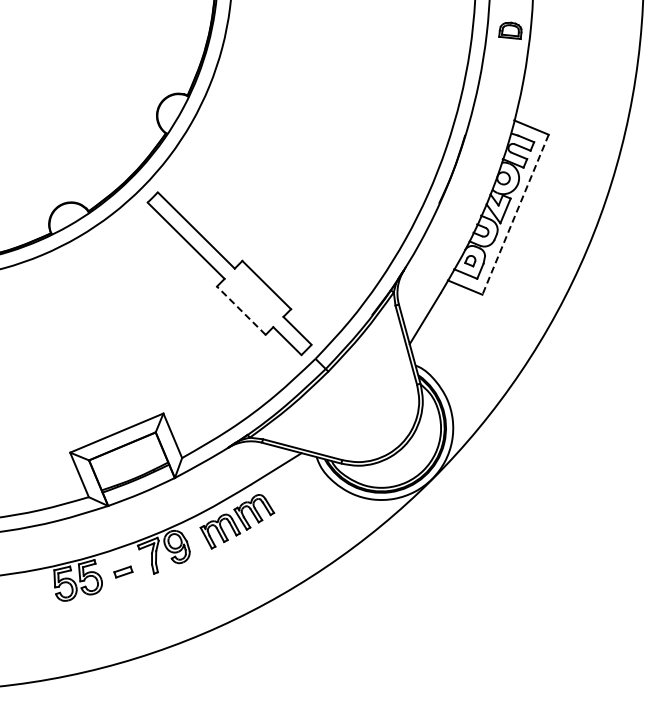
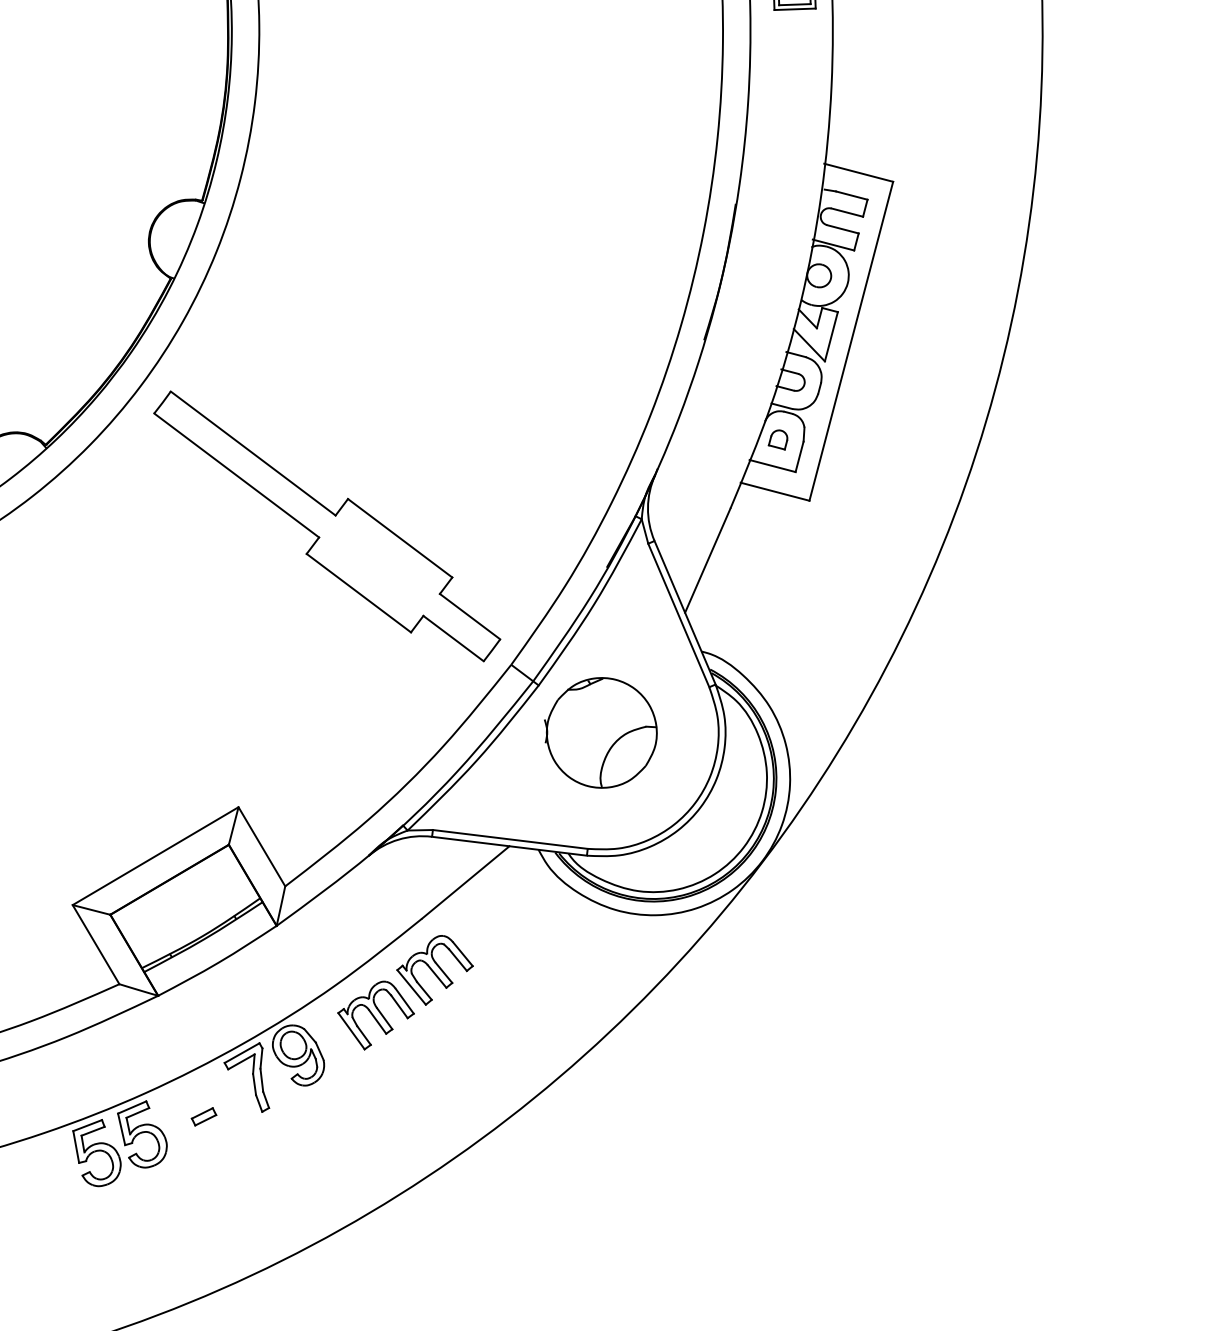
line: (515, 214) -> (851, 340), dashed -> solid
line: (241, 310) -> (359, 592), dashed -> solid
part: (357, 400) -> (601, 732), added
part: (123, 572) -> (204, 1117), size x0.71

